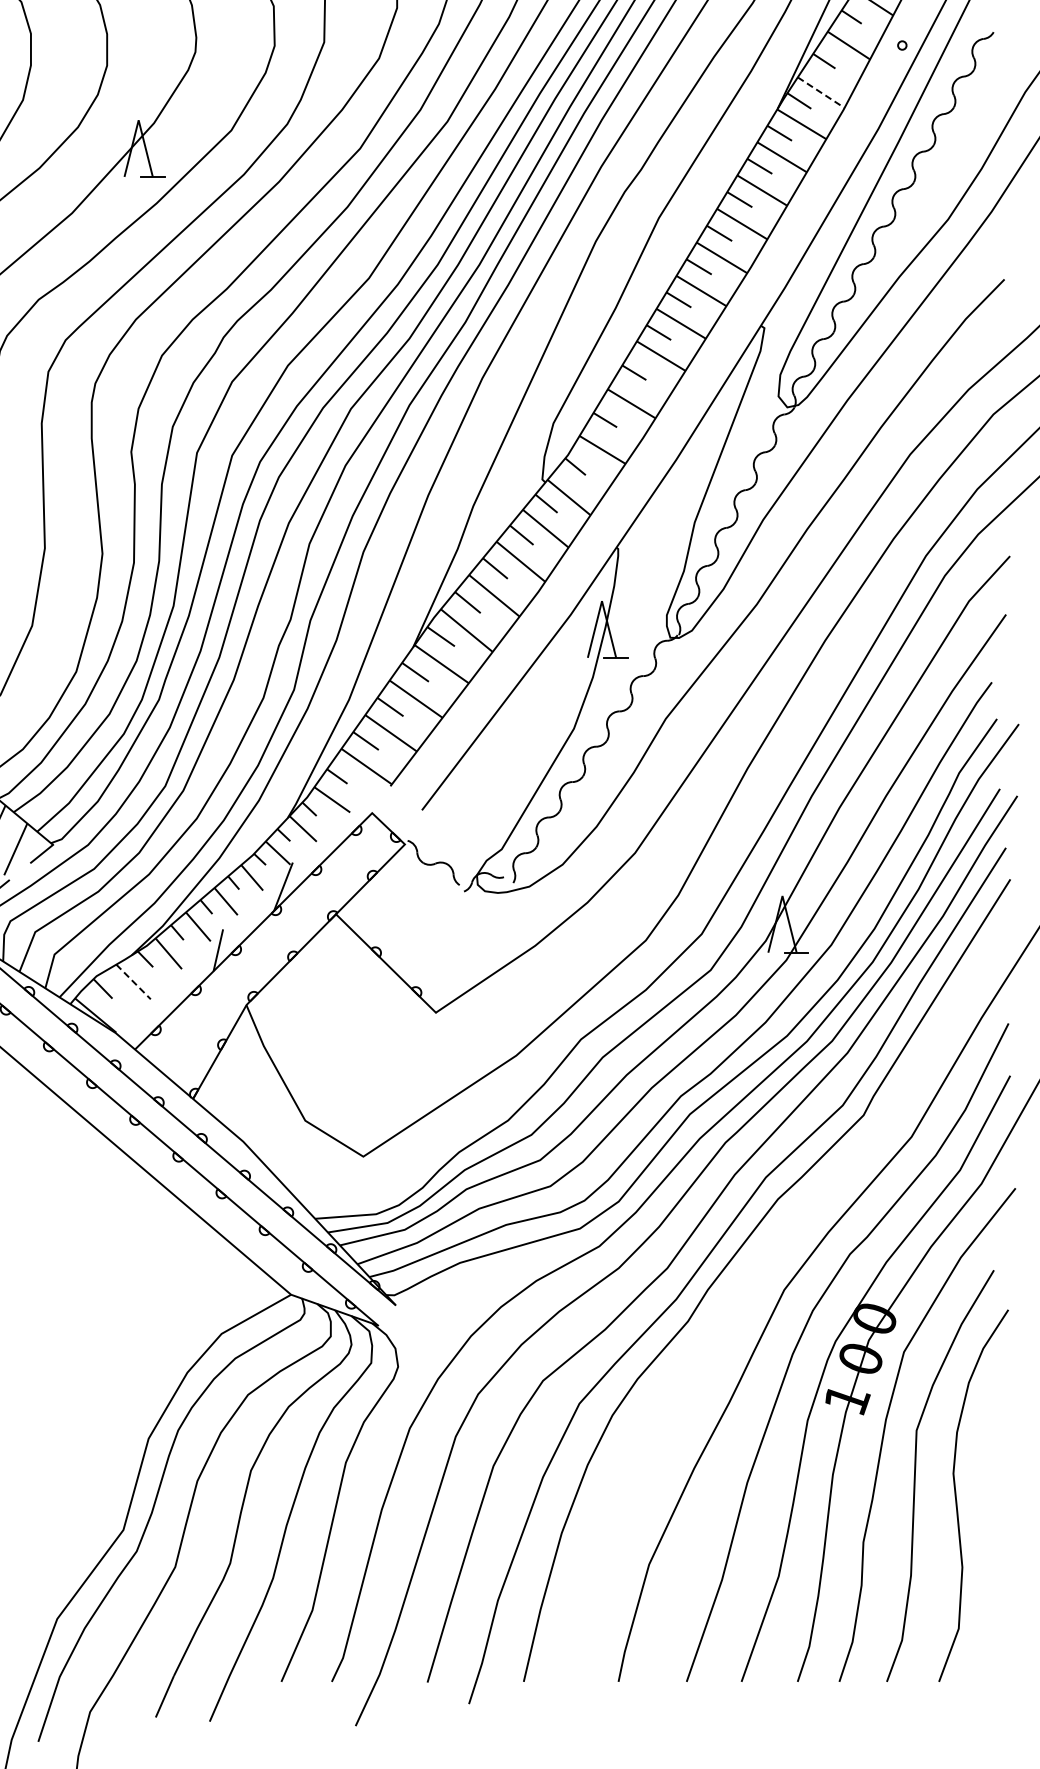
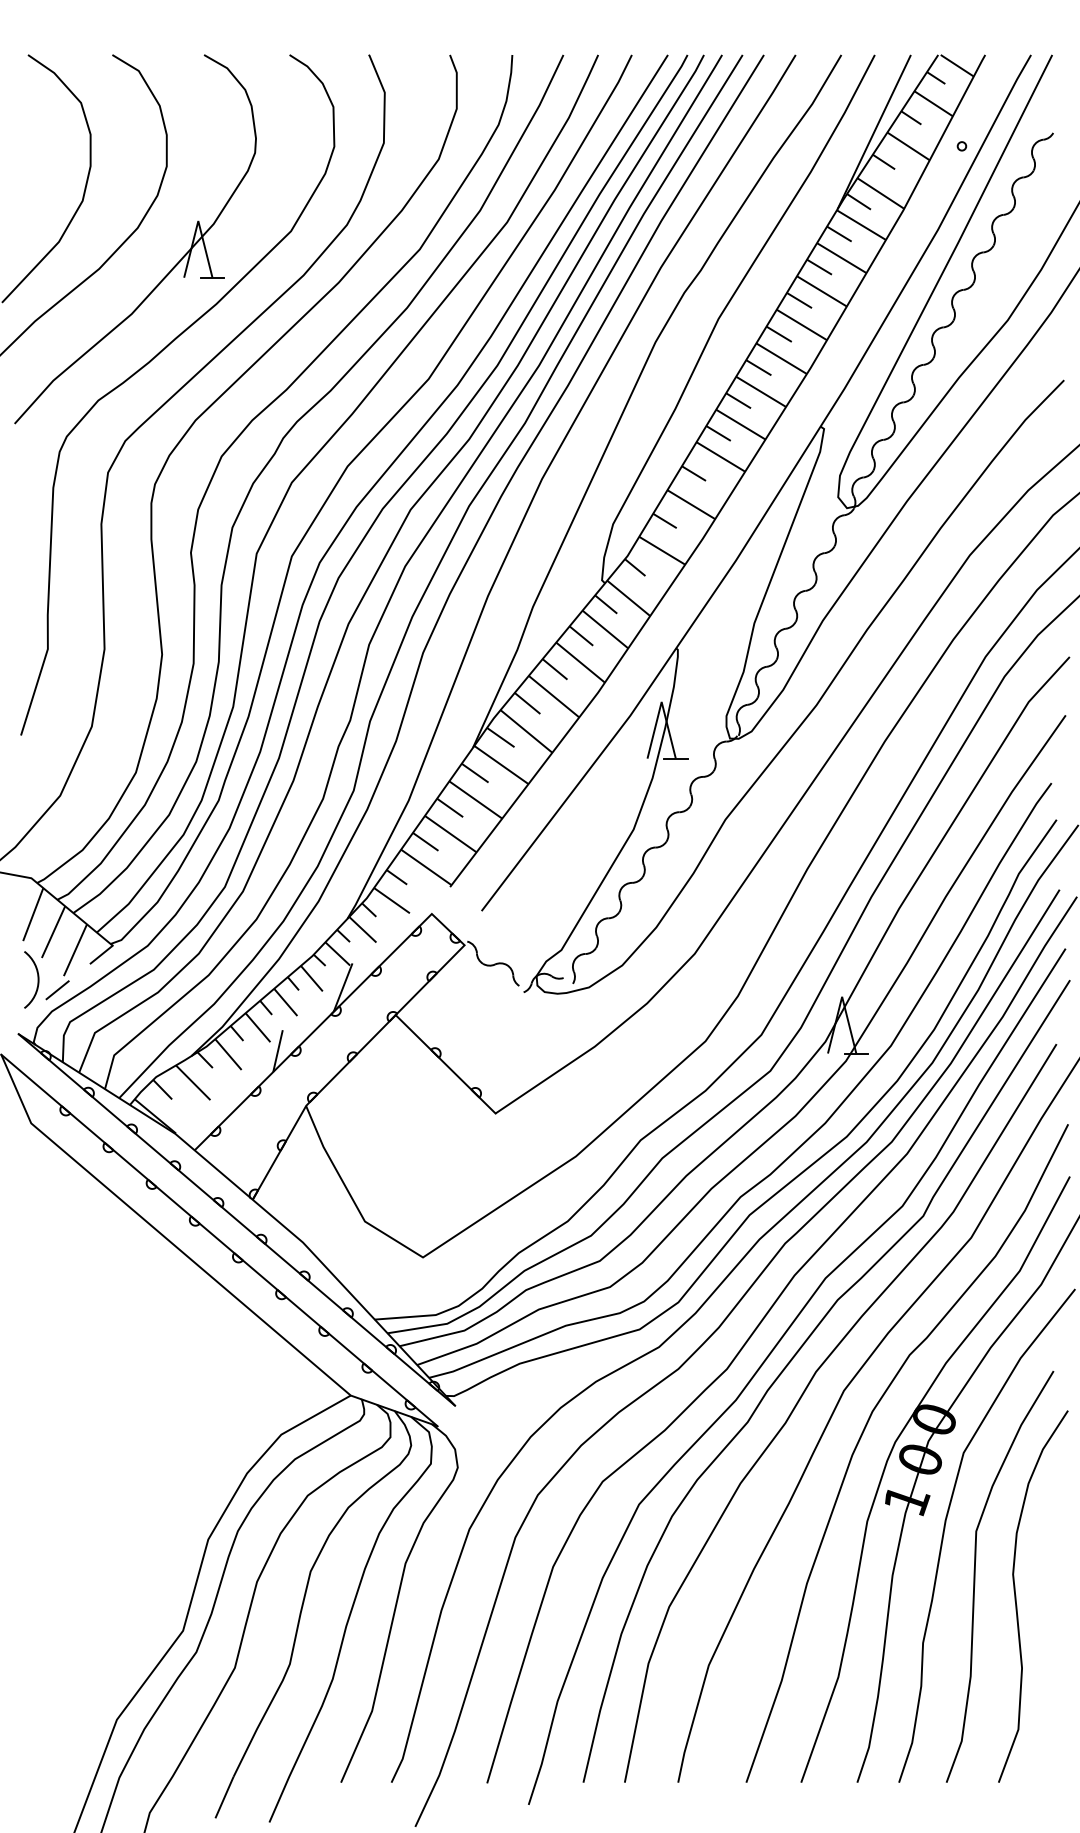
line: (820, 92) -> (880, 193), dashed -> solid
line: (133, 982) -> (193, 1083), dashed -> solid
curve: (743, 1294) -> (803, 1395), added

